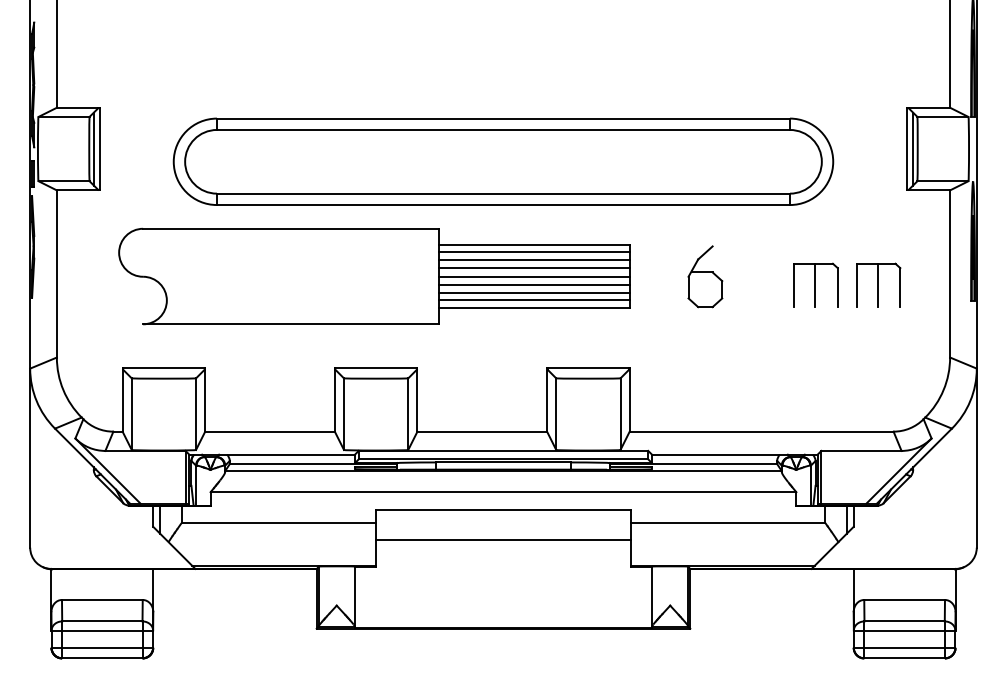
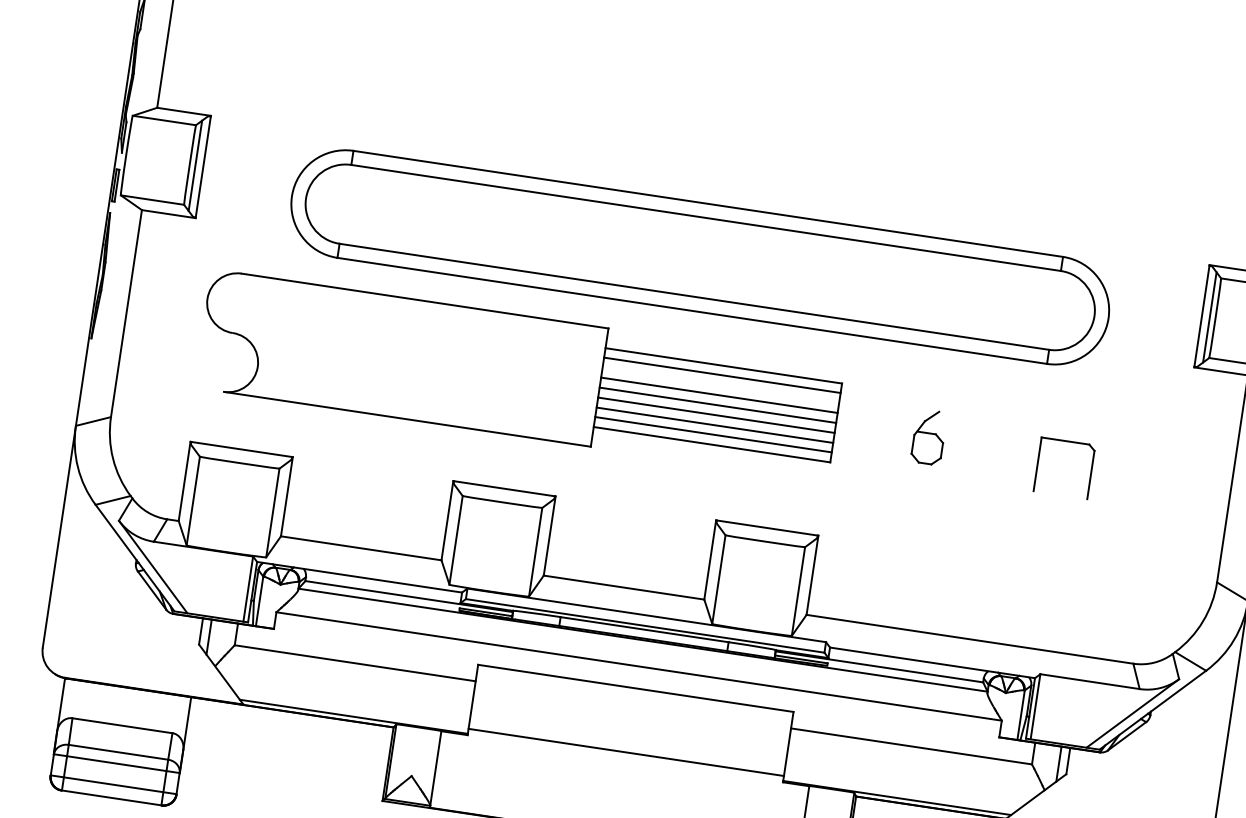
line: (534, 260) -> (720, 385), removed
part: (705, 276) -> (929, 436), size x0.7
part: (878, 284) -> (1141, 478), removed
line: (815, 285) -> (1063, 468), removed
line: (503, 539) -> (626, 752), moved

